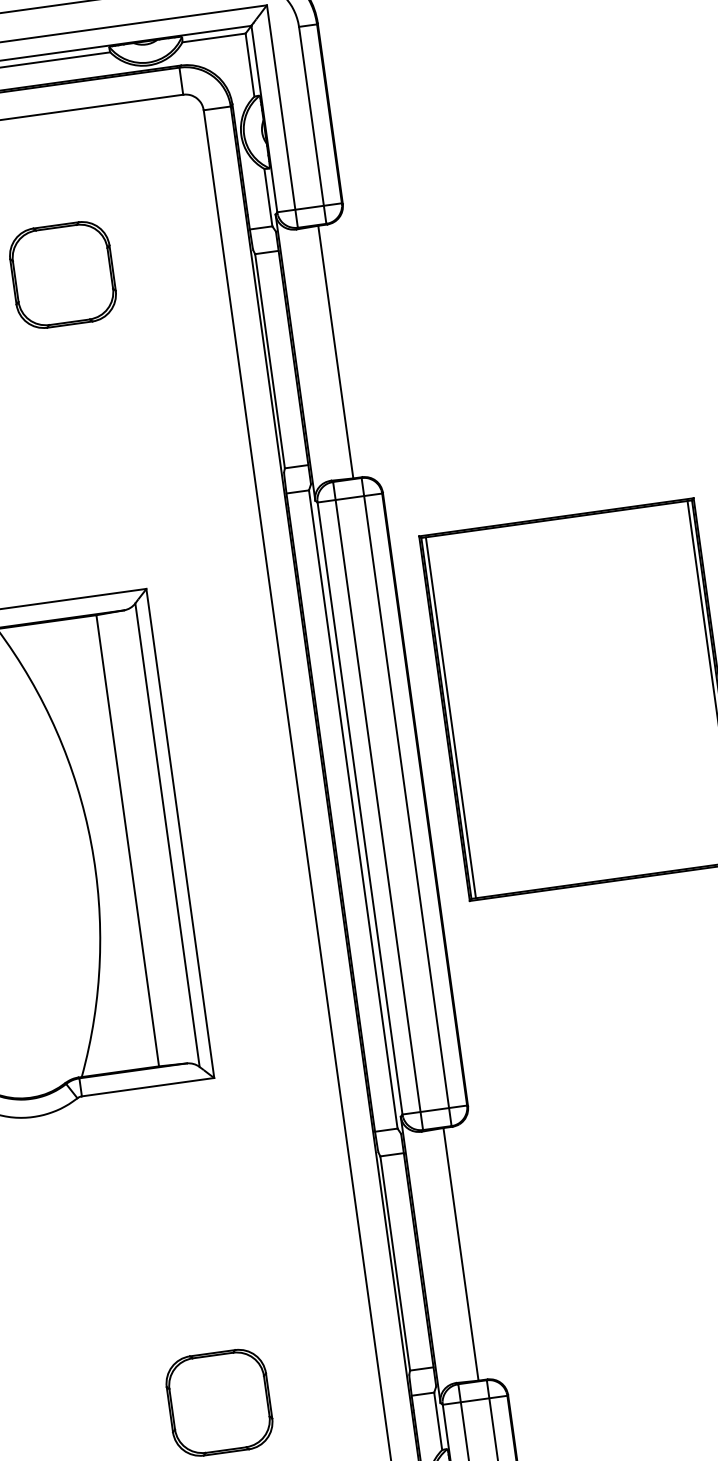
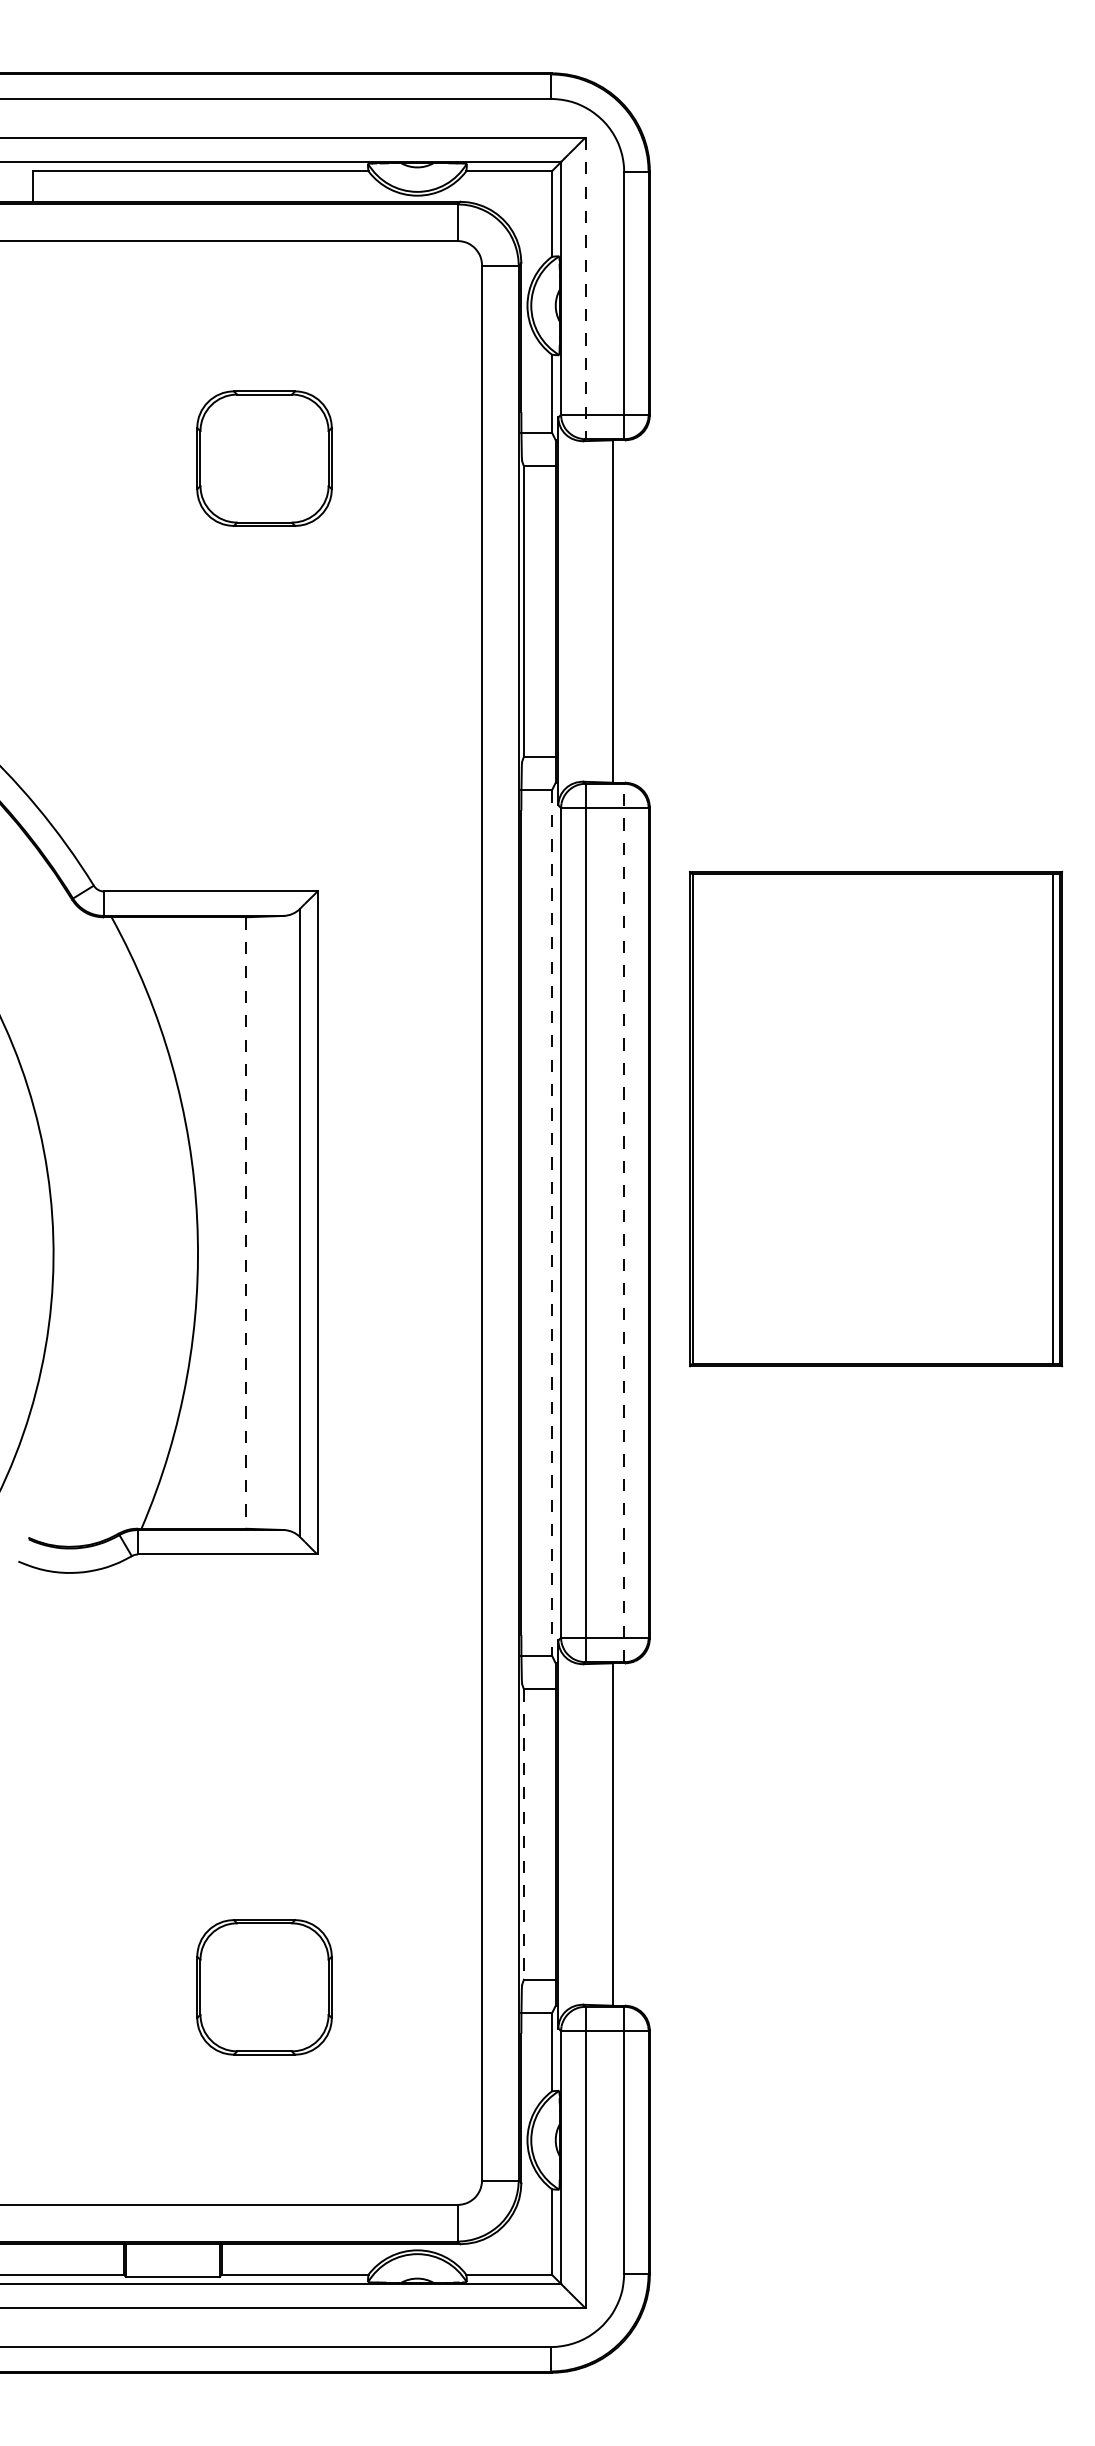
line: (282, 116) -> (585, 288), solid -> dashed
line: (450, 717) -> (698, 1118), removed
line: (406, 801) -> (624, 1222), solid -> dashed
line: (353, 809) -> (551, 1223), solid -> dashed
line: (128, 841) -> (246, 1223), solid -> dashed
line: (395, 1264) -> (523, 1835), solid -> dashed

